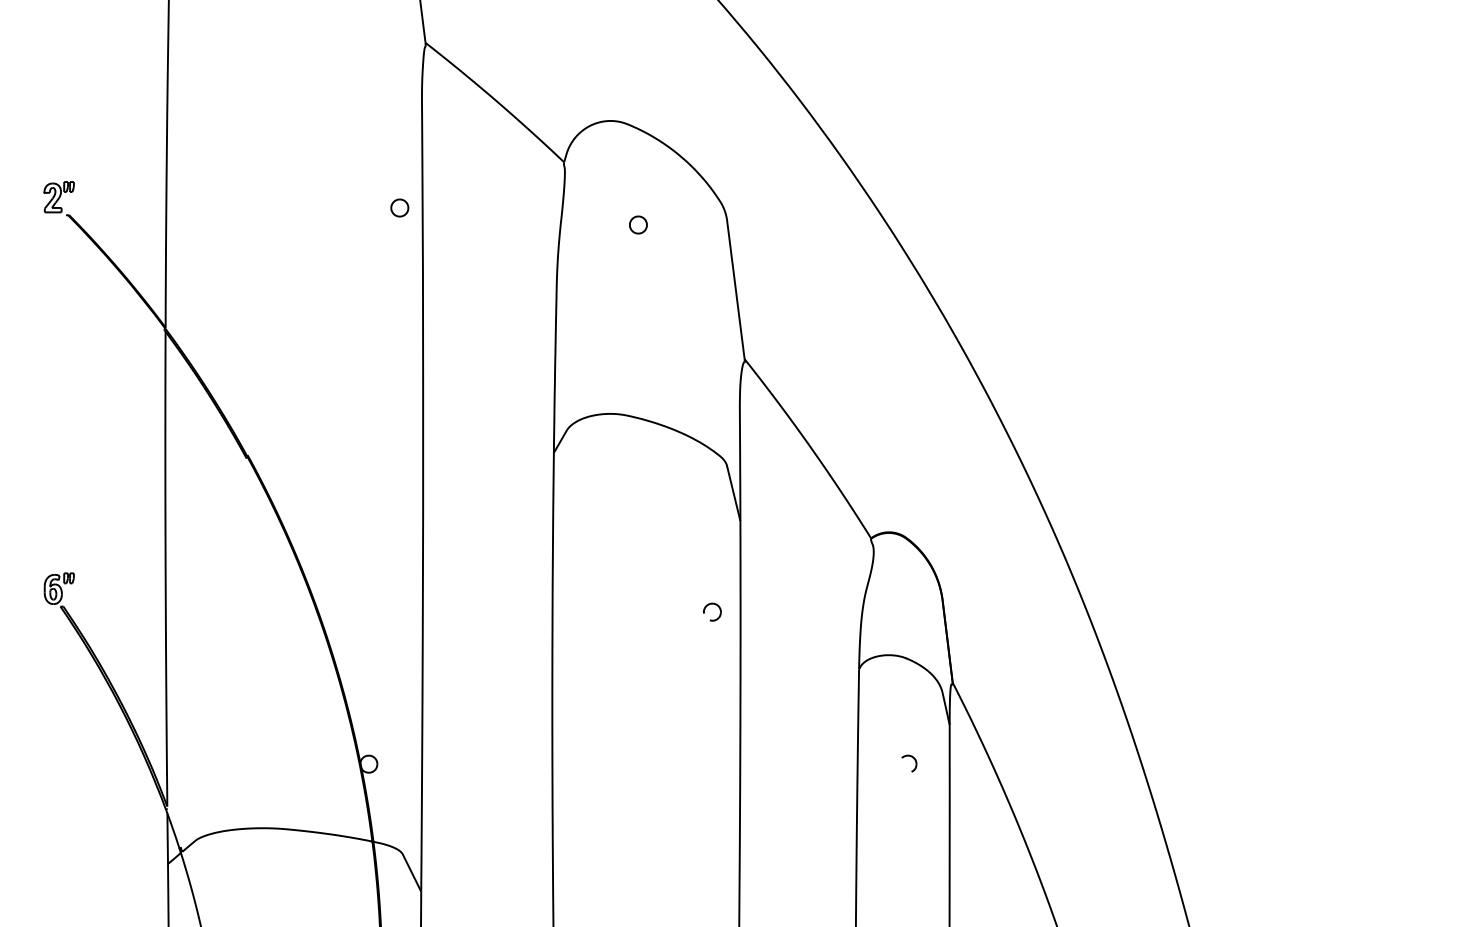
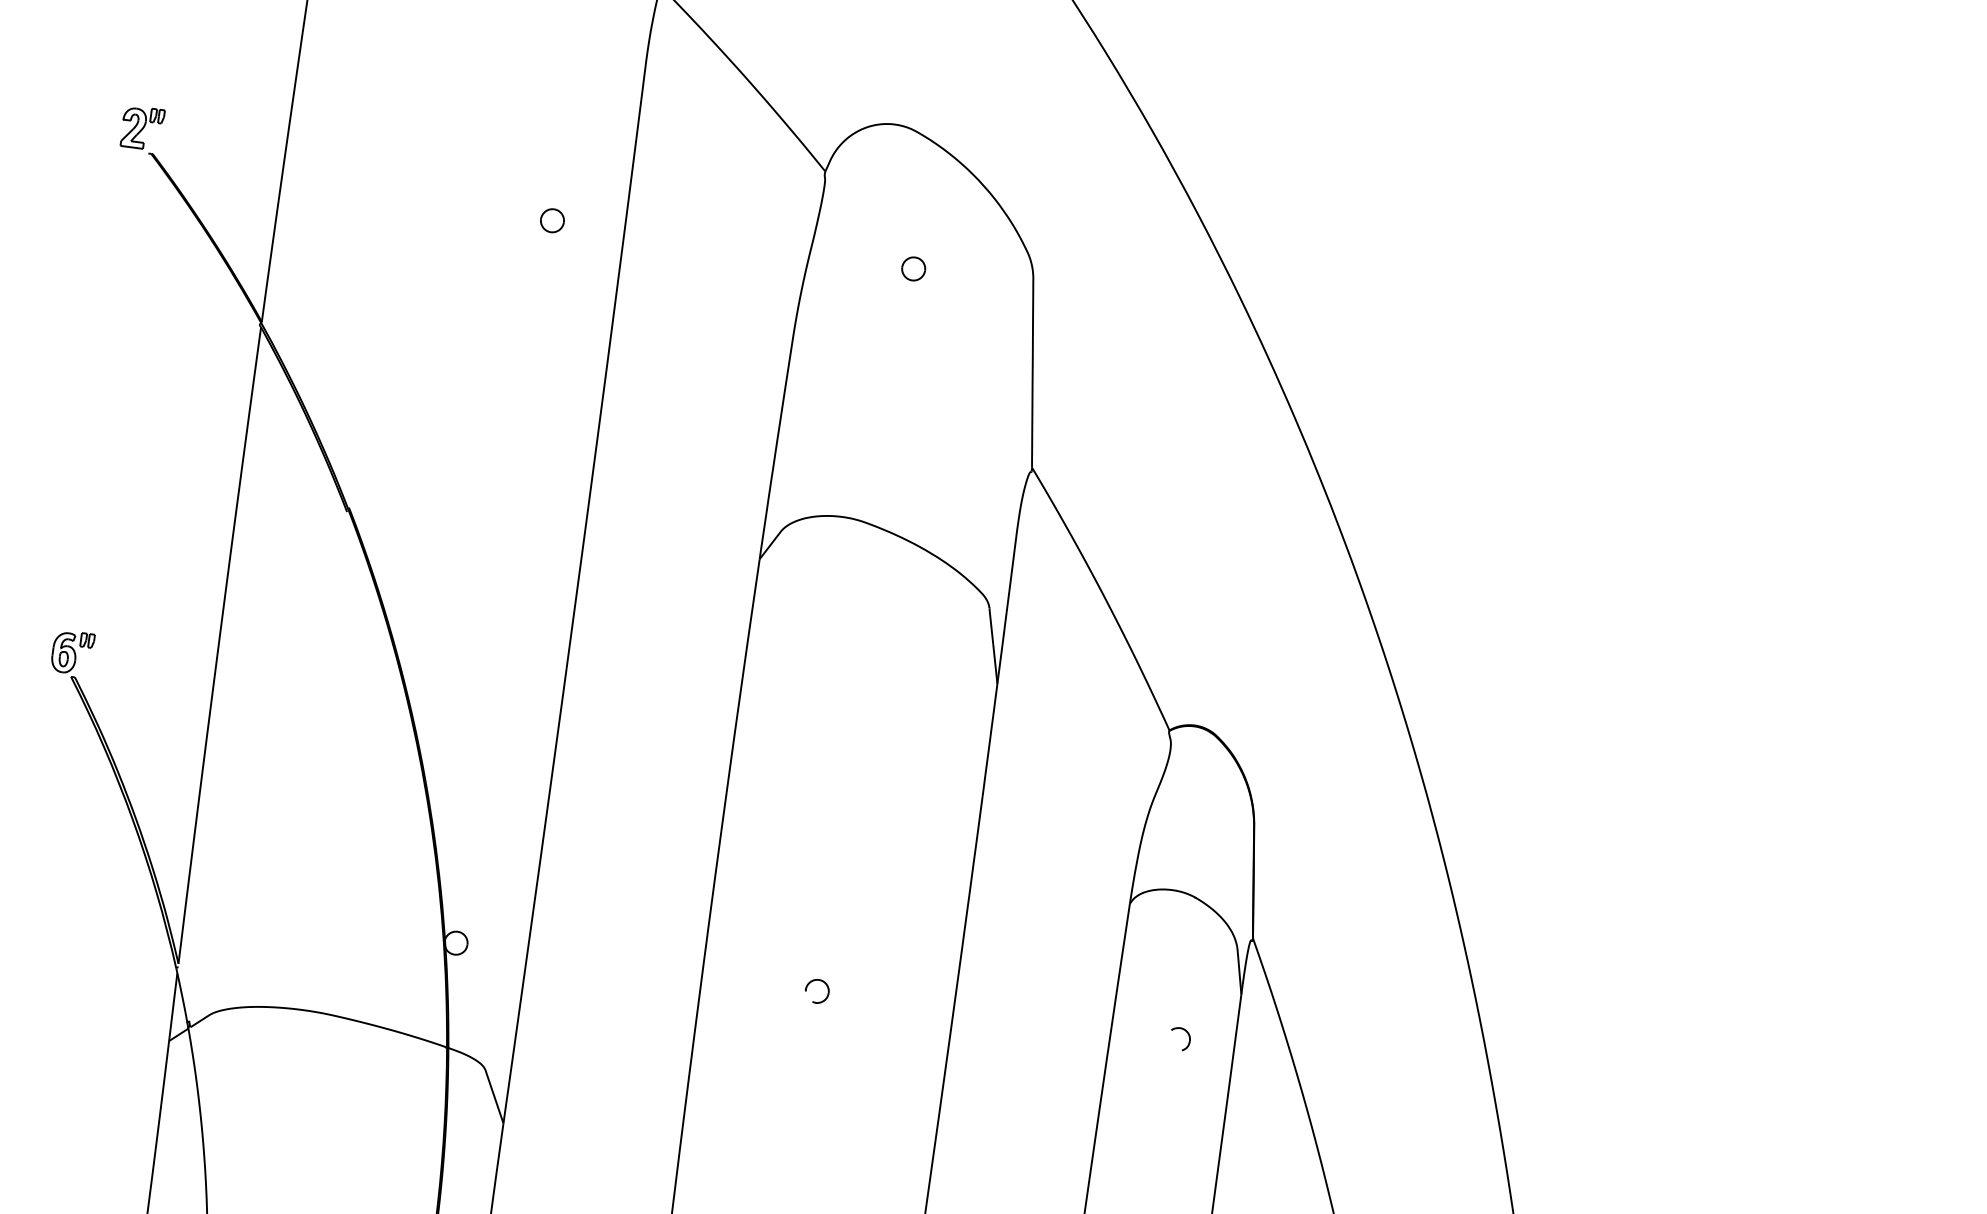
part: (399, 207) -> (552, 219), moved
part: (709, 605) -> (814, 981), moved

